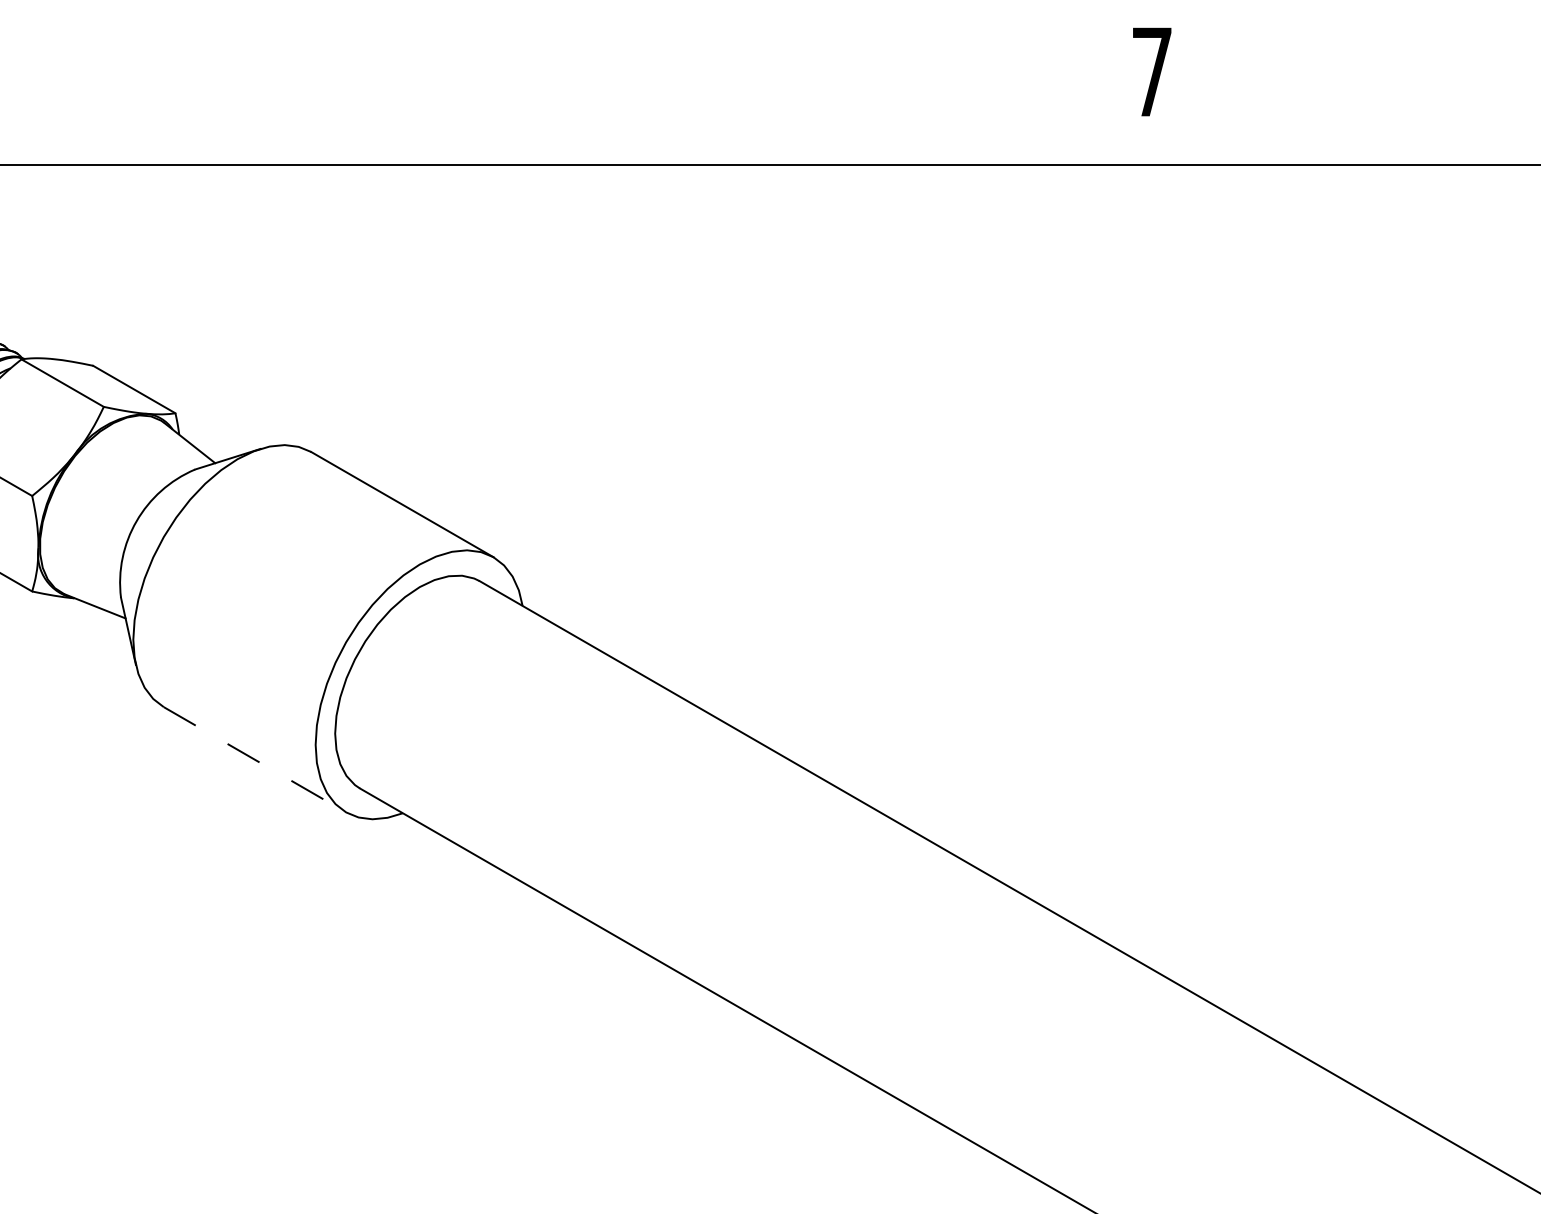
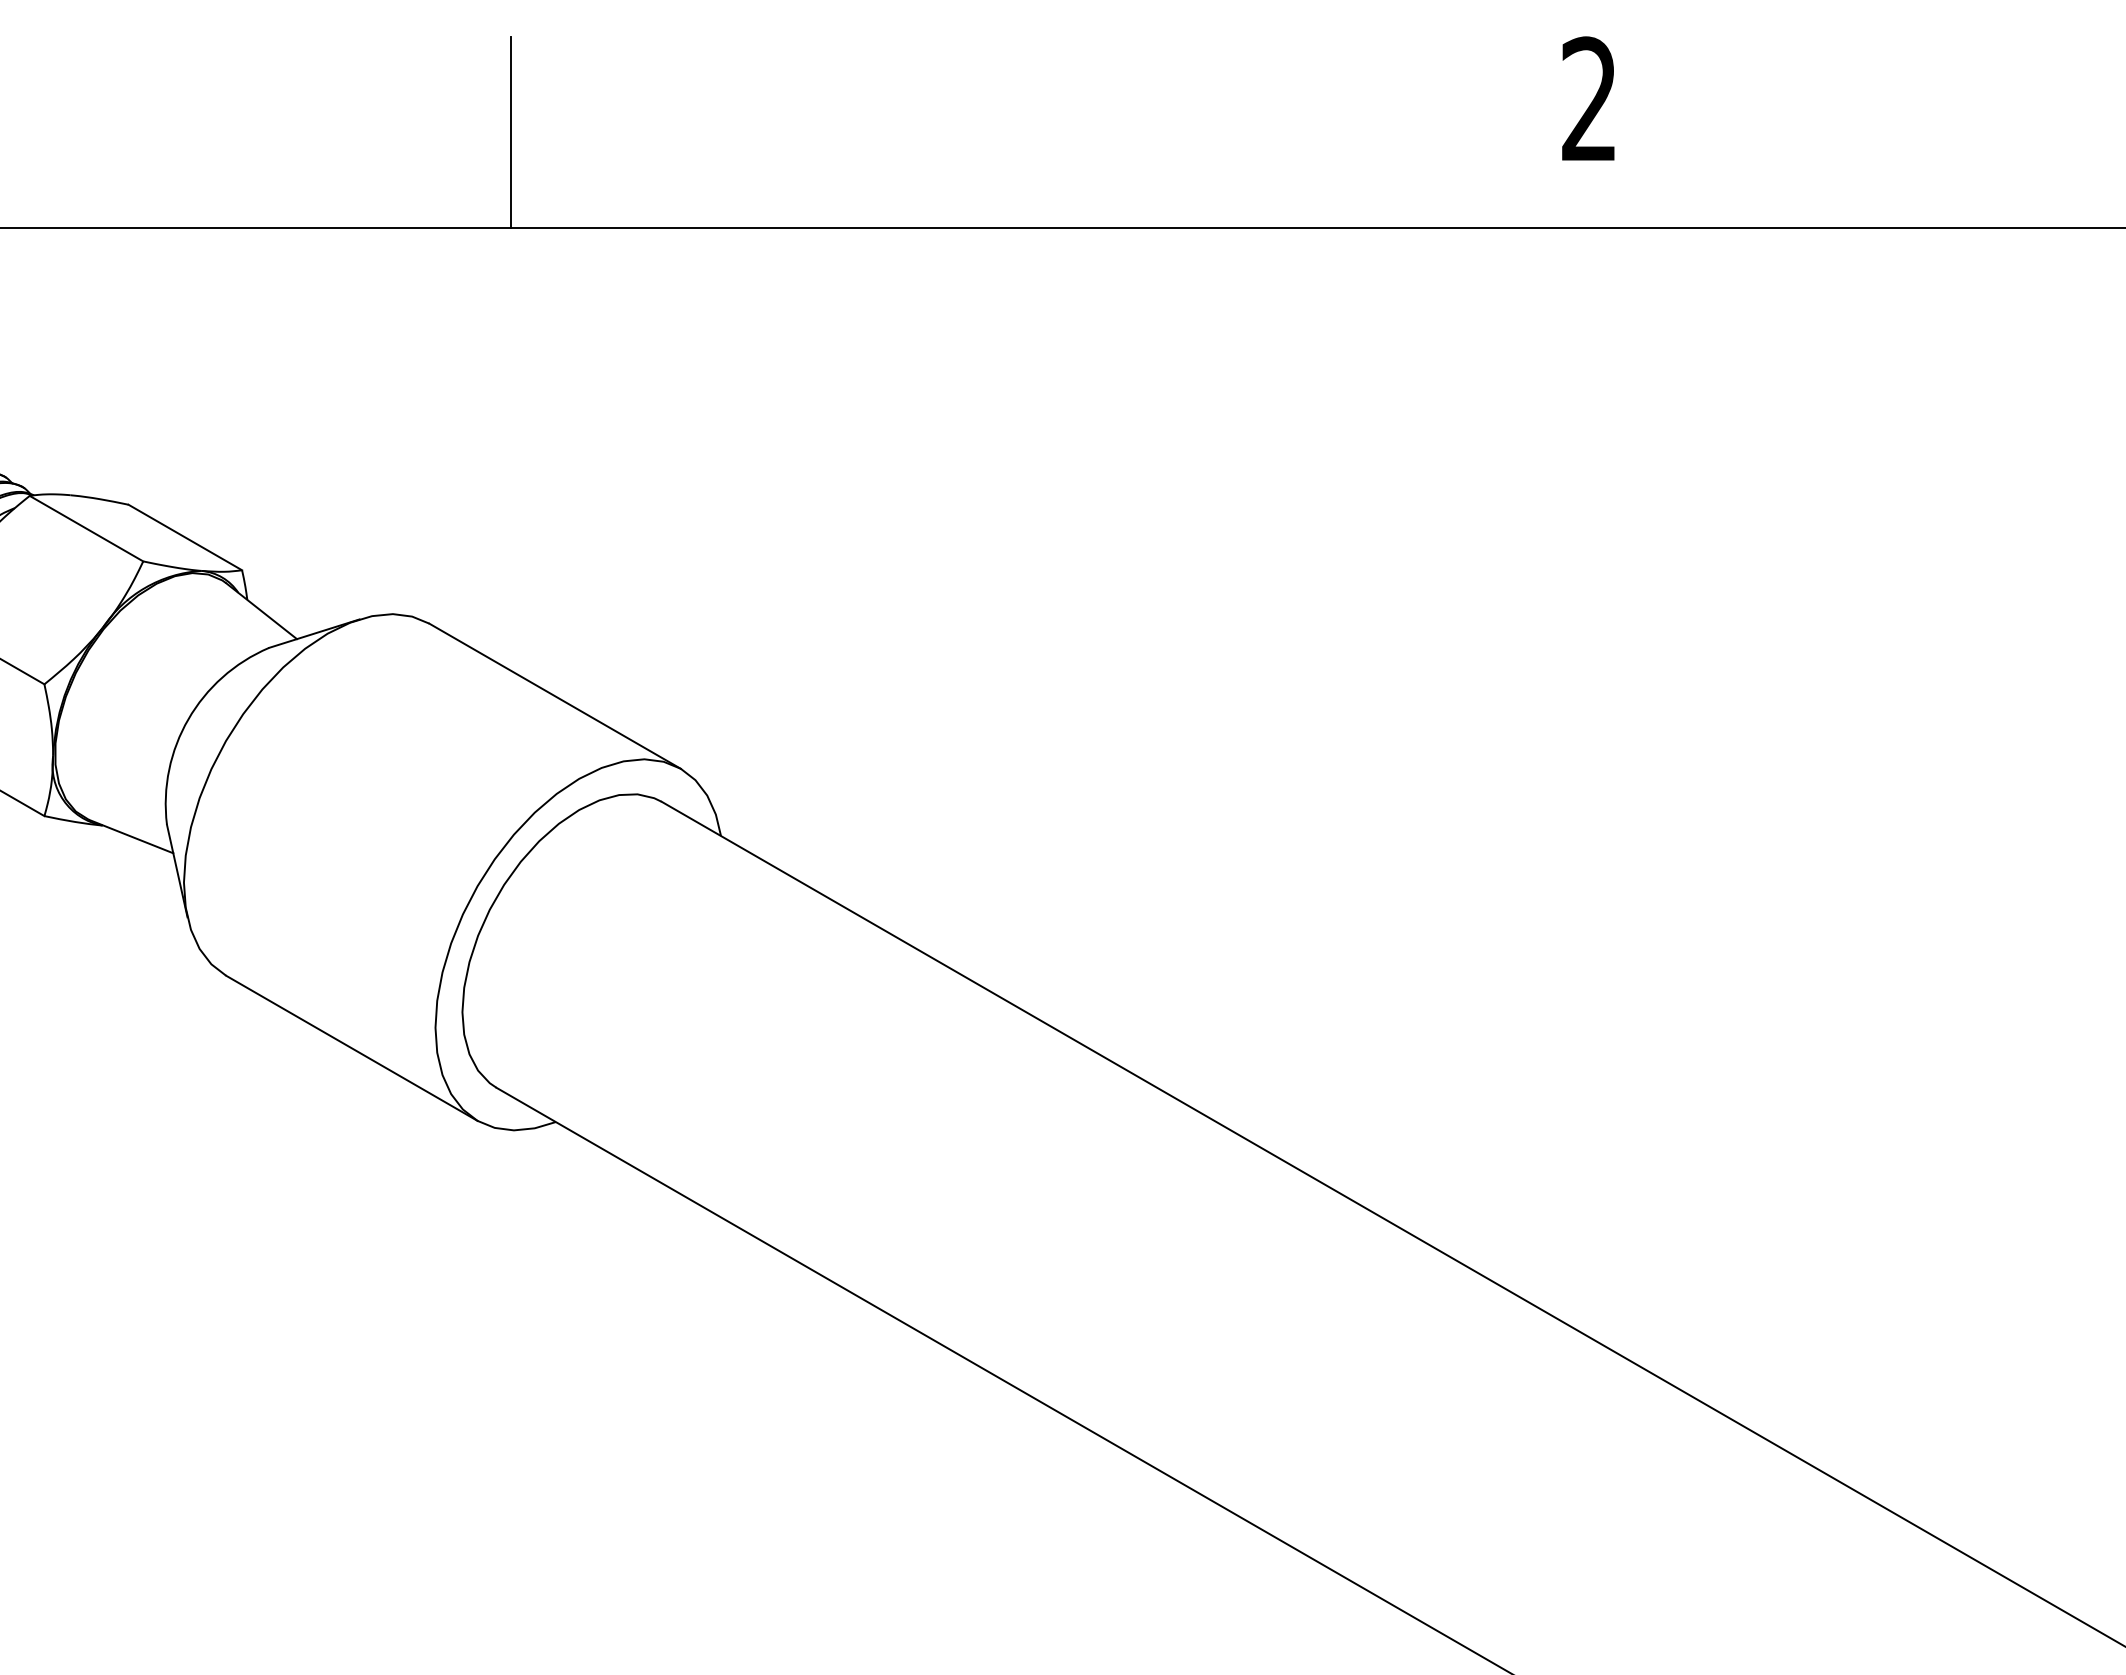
text: (1151, 71) -> (1588, 98), 7 -> 2
line: (370, 95) -> (511, 131), added
line: (255, 760) -> (352, 1049), dashed -> solid

